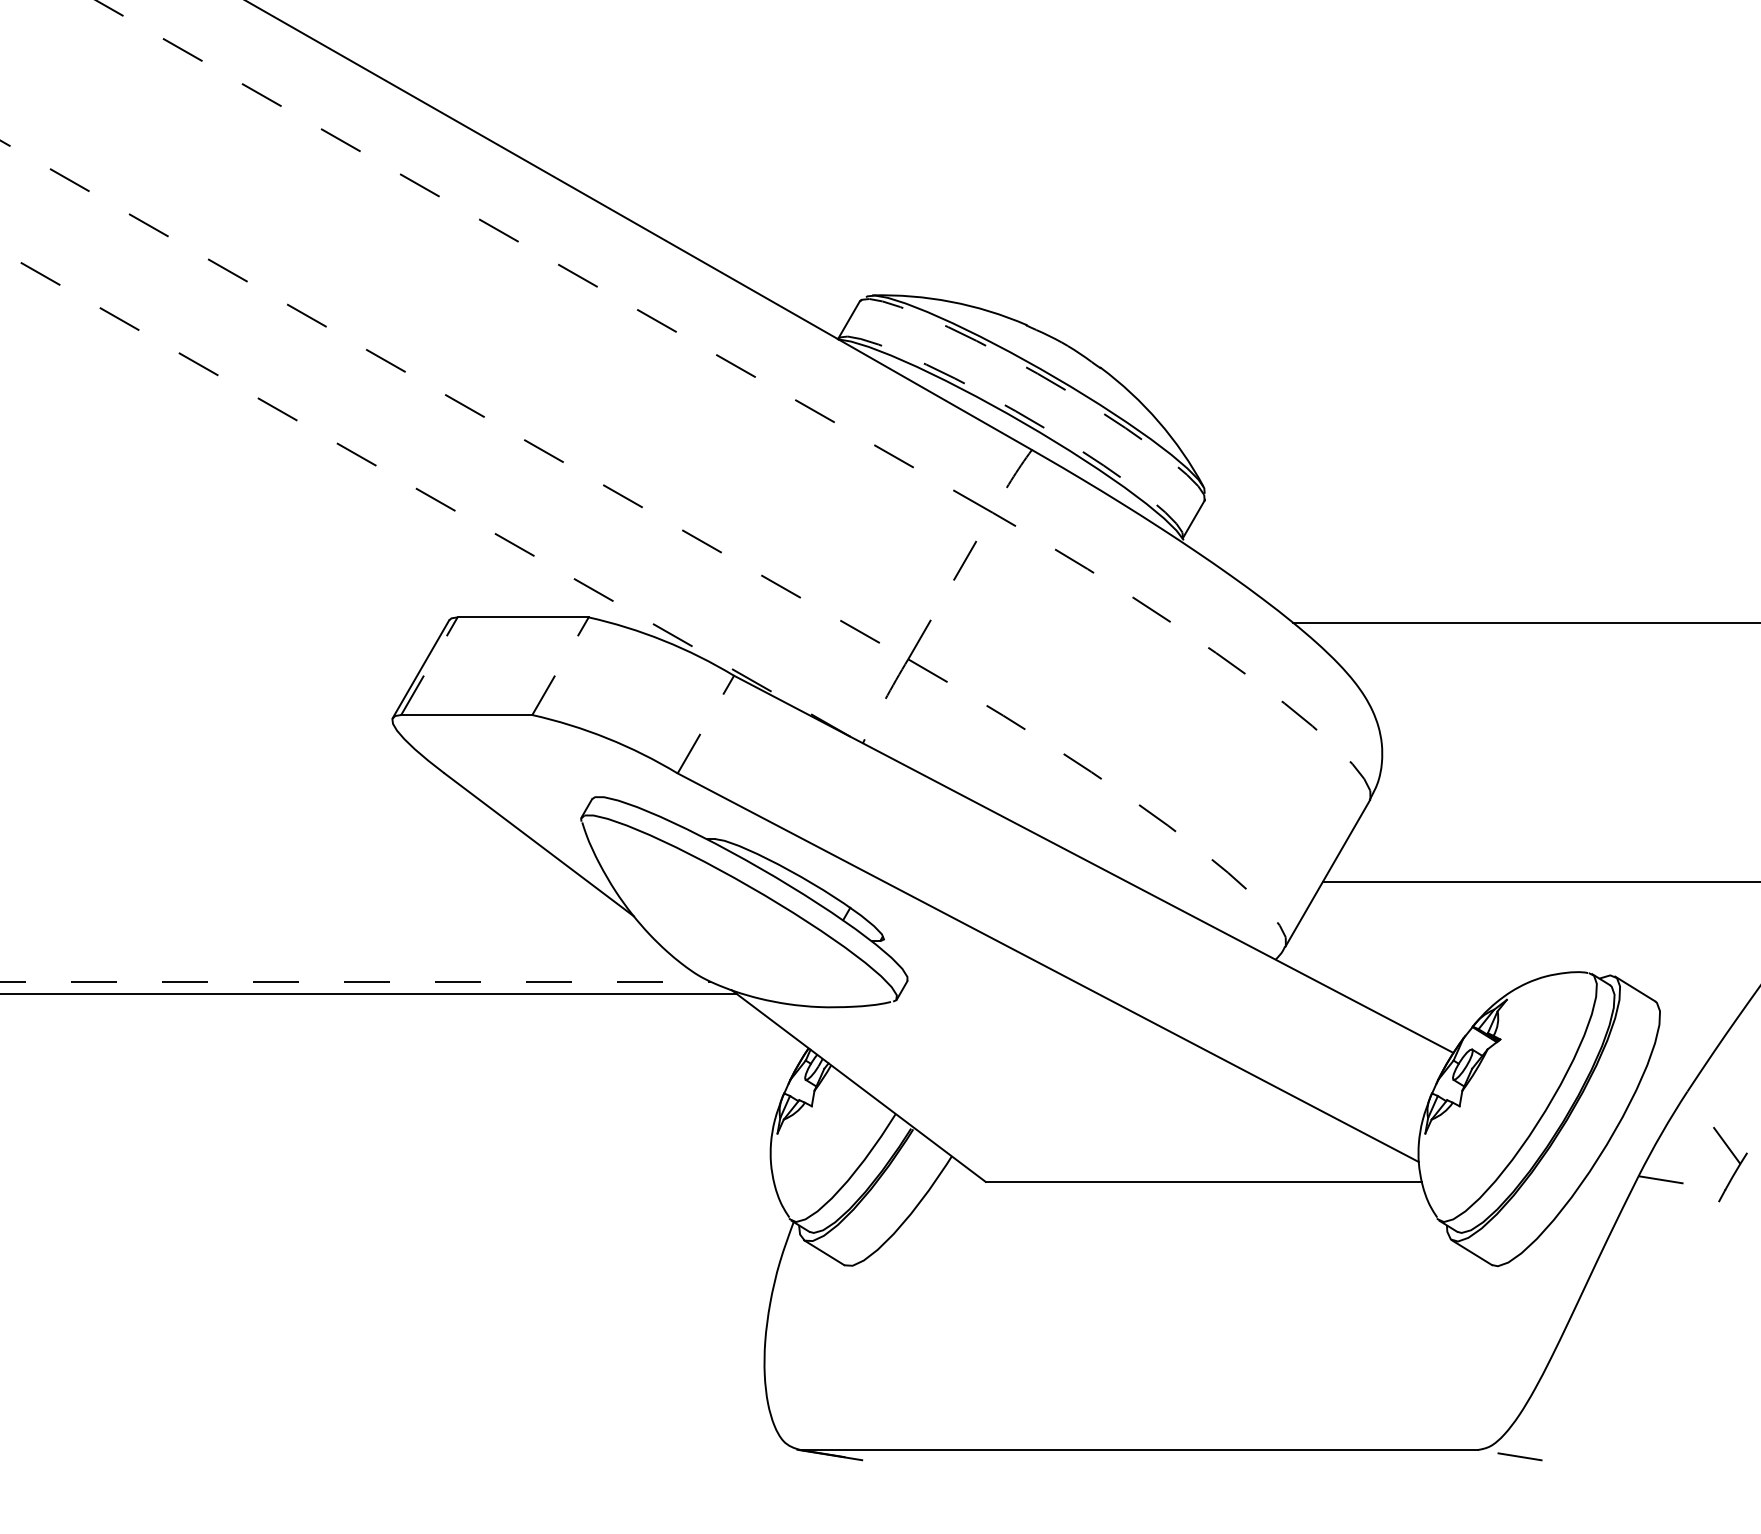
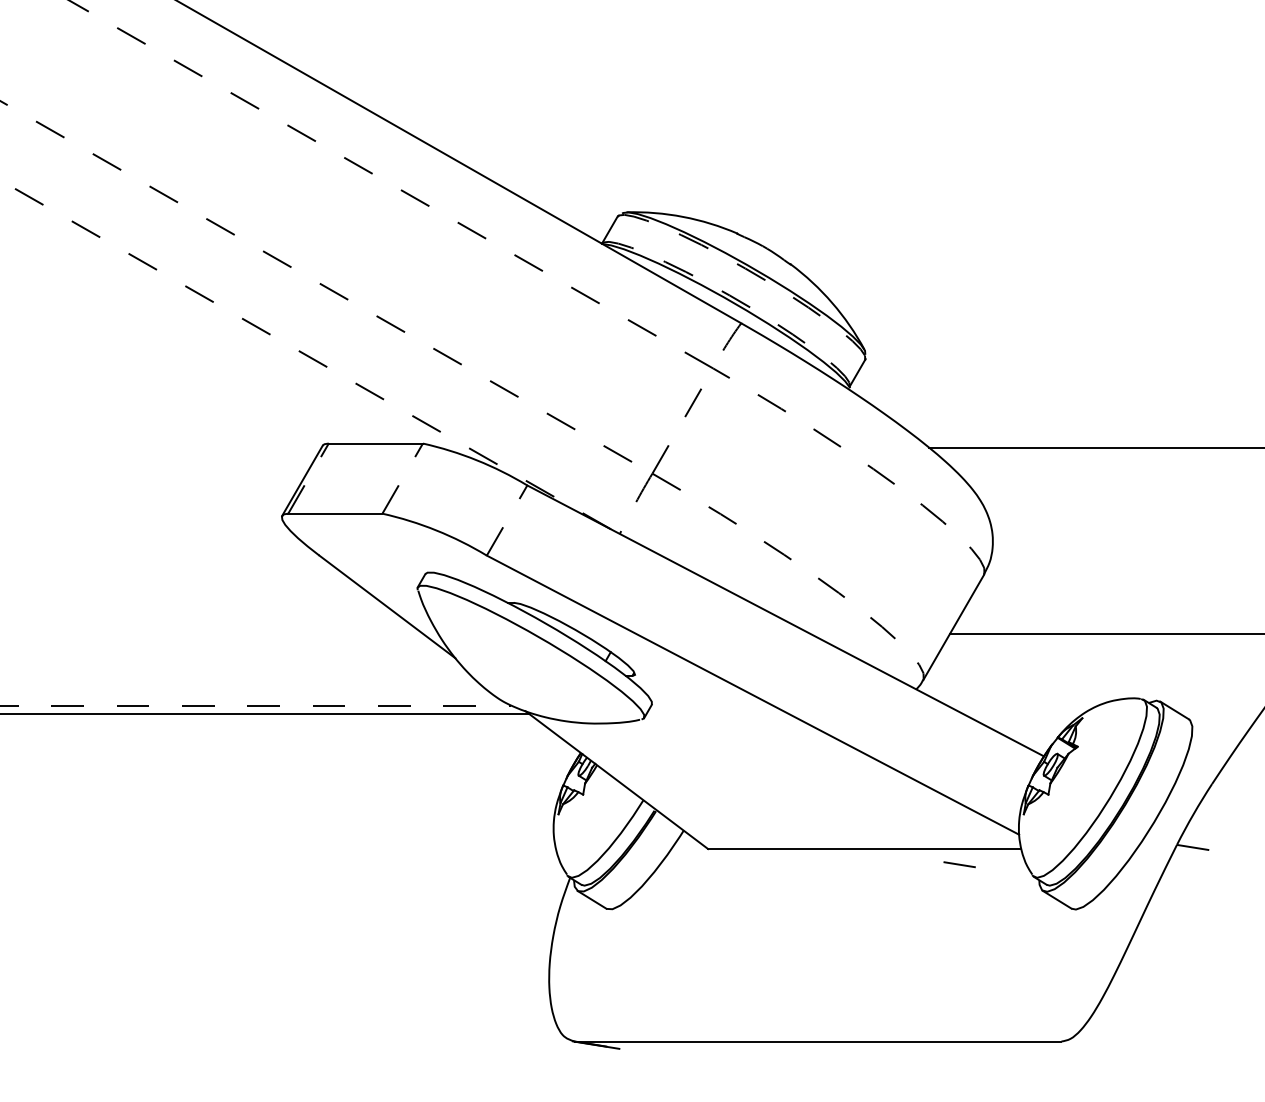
part: (1735, 1159) -> (1246, 832), removed
line: (1519, 1456) -> (959, 864), moved

